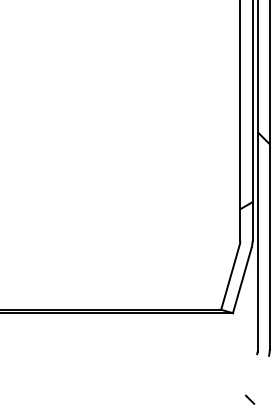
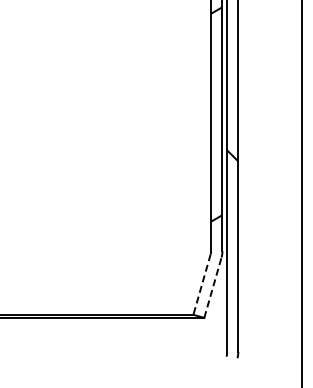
line: (229, 278) -> (201, 285), solid -> dashed
line: (242, 280) -> (213, 287), solid -> dashed

